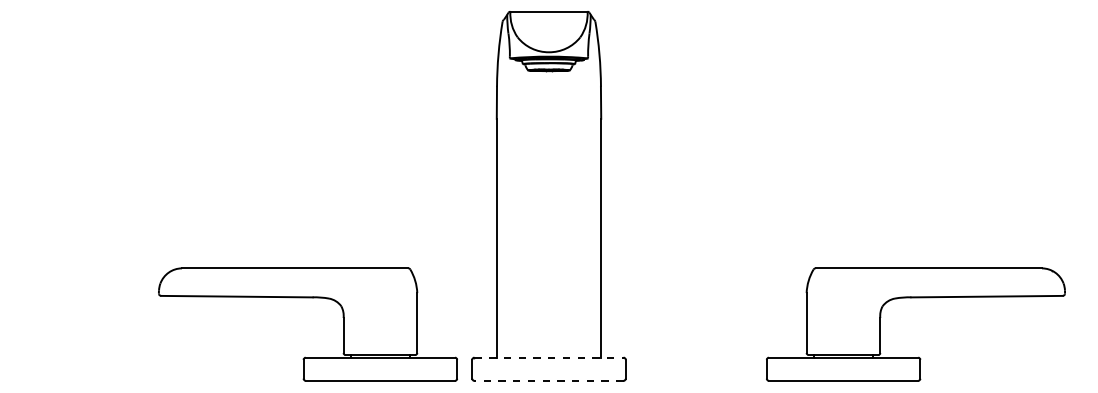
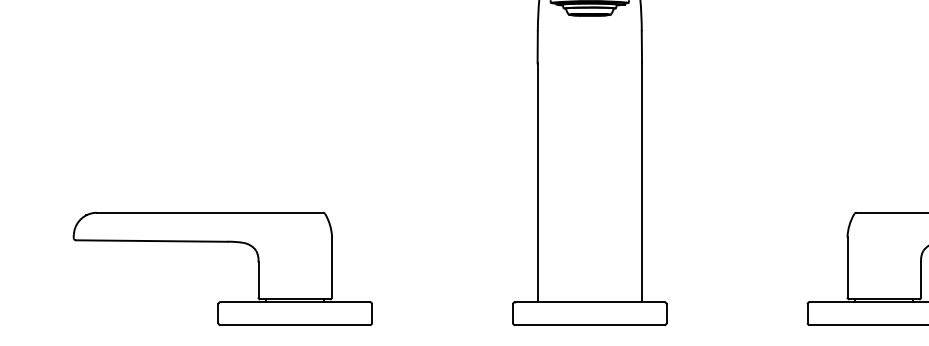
part: (307, 298) -> (222, 242), moved
line: (549, 357) -> (590, 301), dashed -> solid
line: (548, 380) -> (589, 324), dashed -> solid

